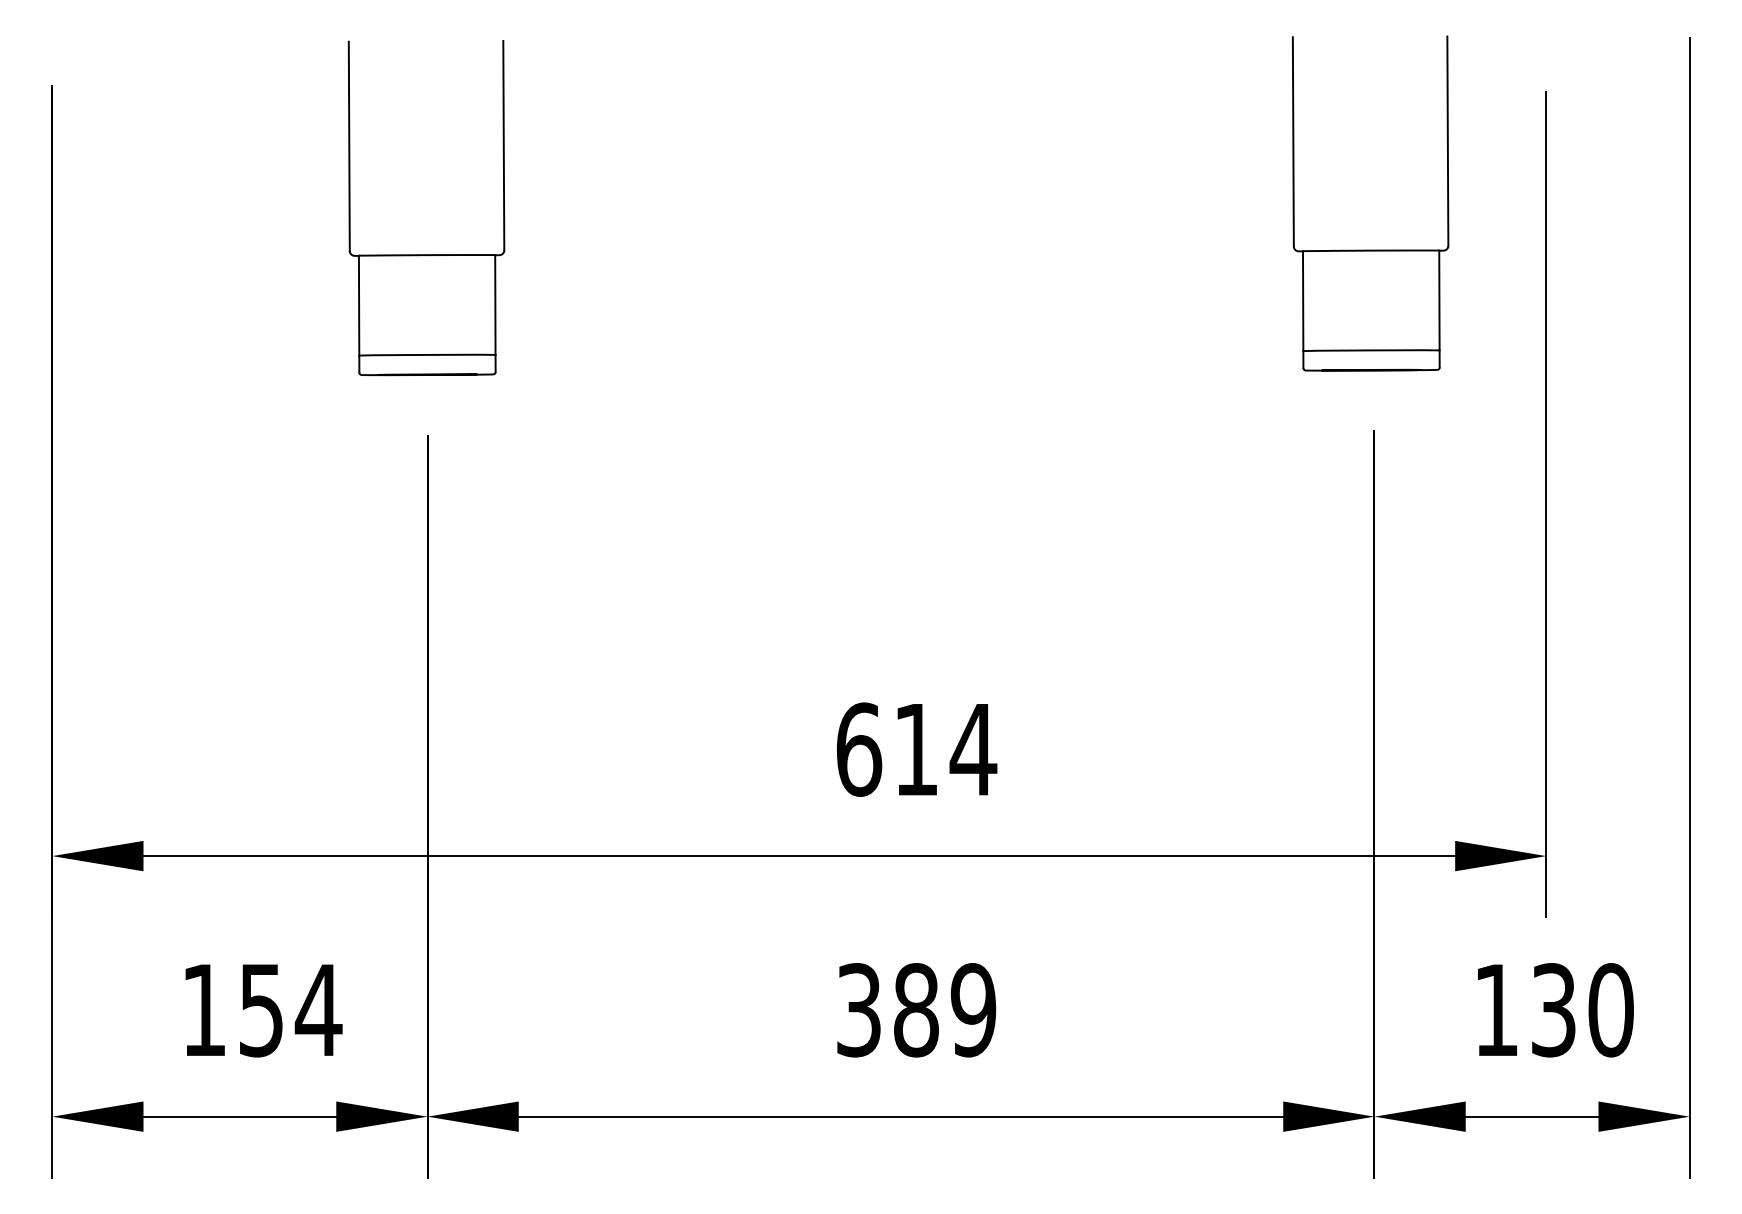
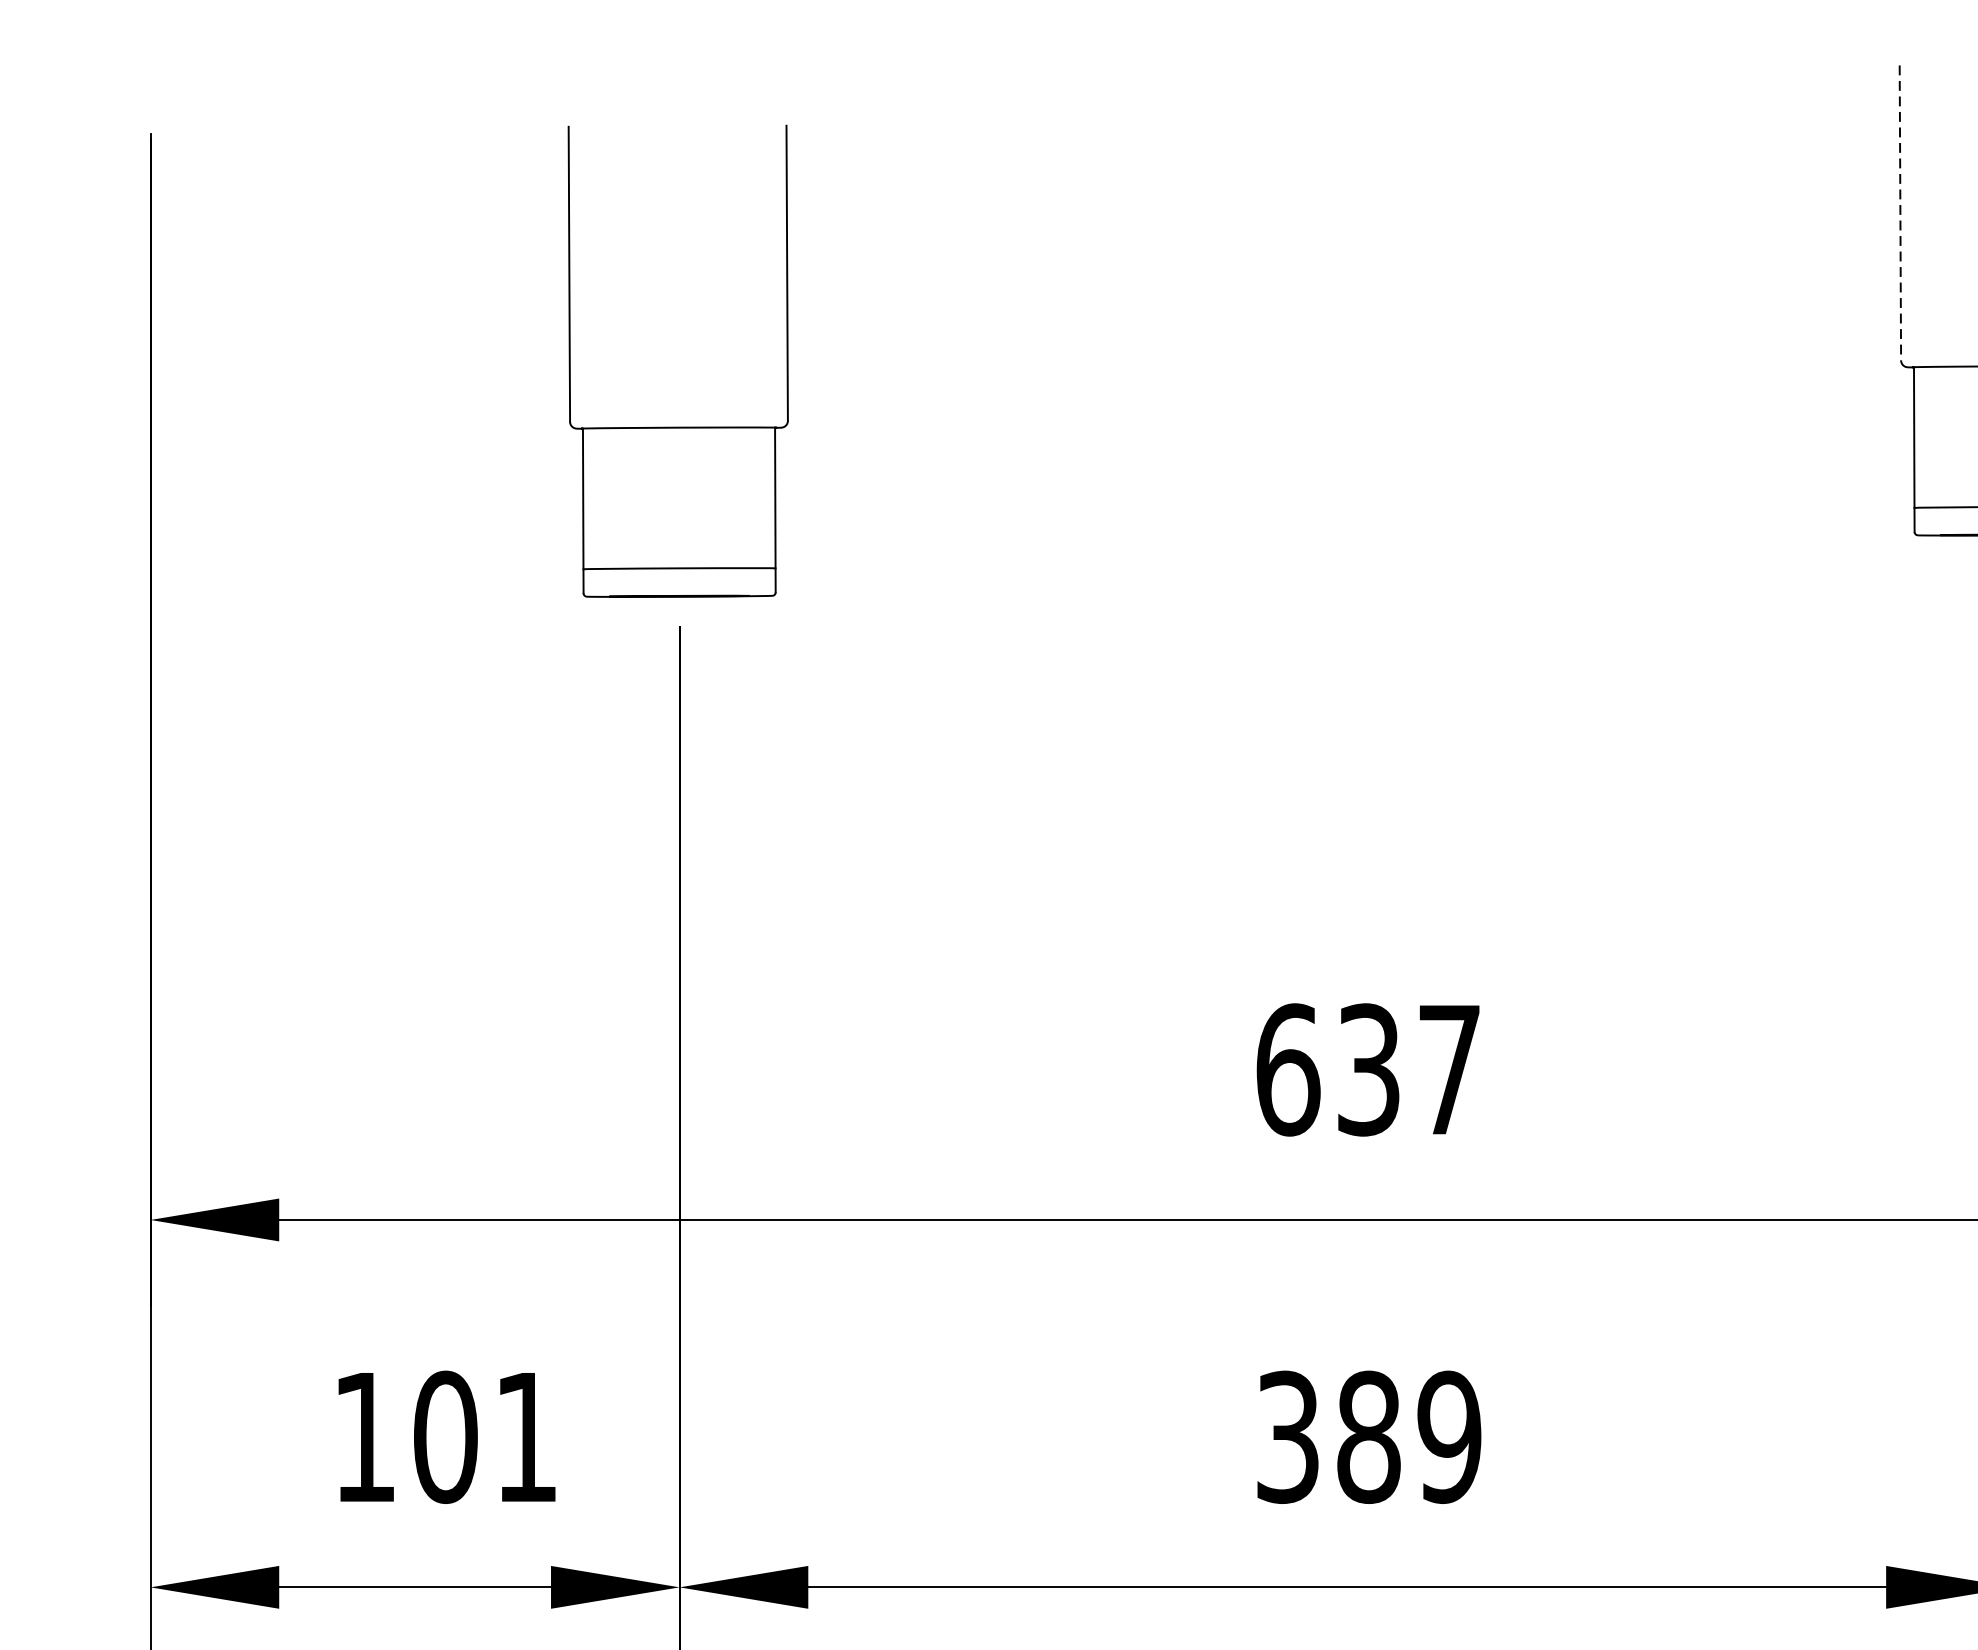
line: (1293, 141) -> (1900, 212), solid -> dashed
part: (426, 254) -> (678, 426), moved
text: (945, 749) -> (1409, 1069), 614 -> 637
text: (290, 1010) -> (486, 1437), 154 -> 101

